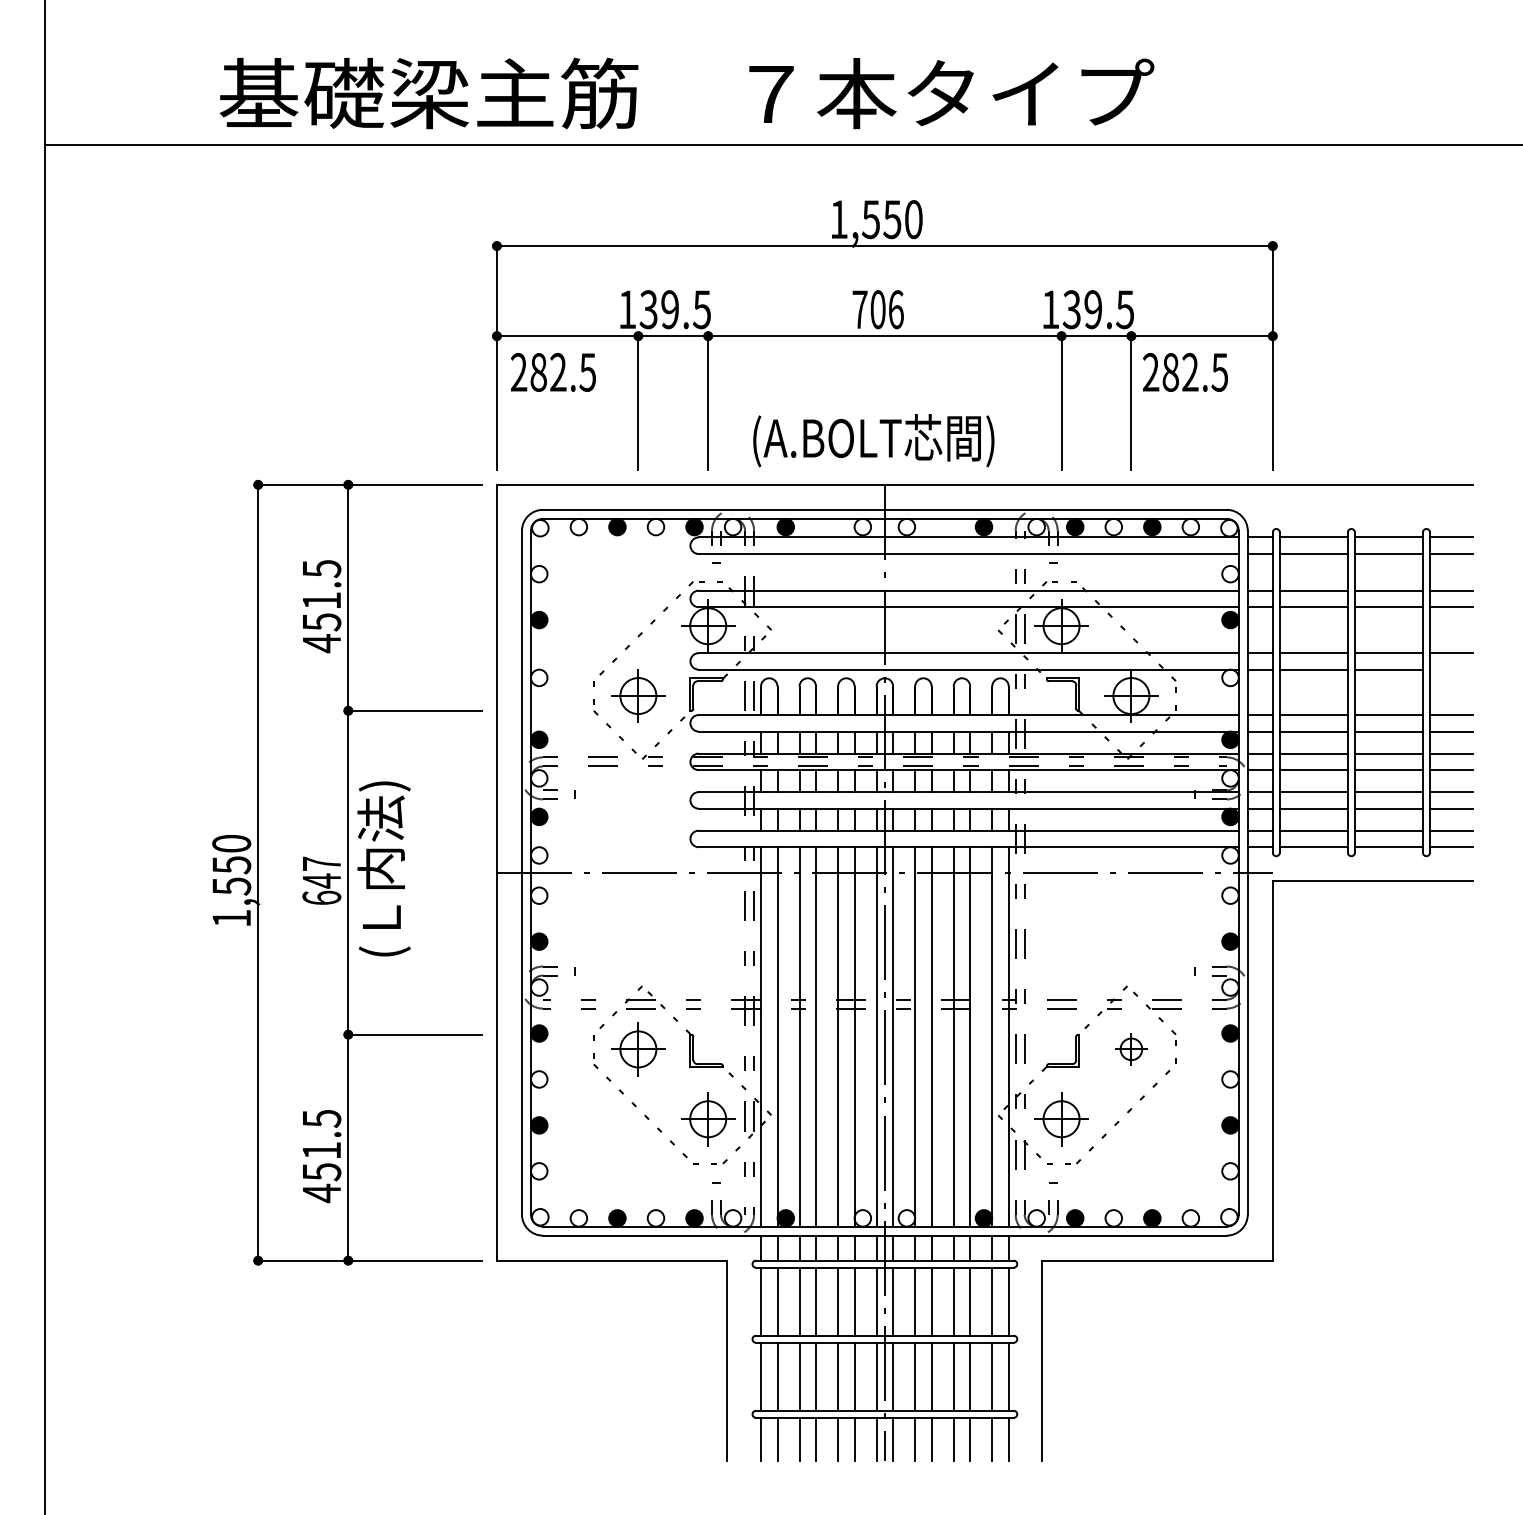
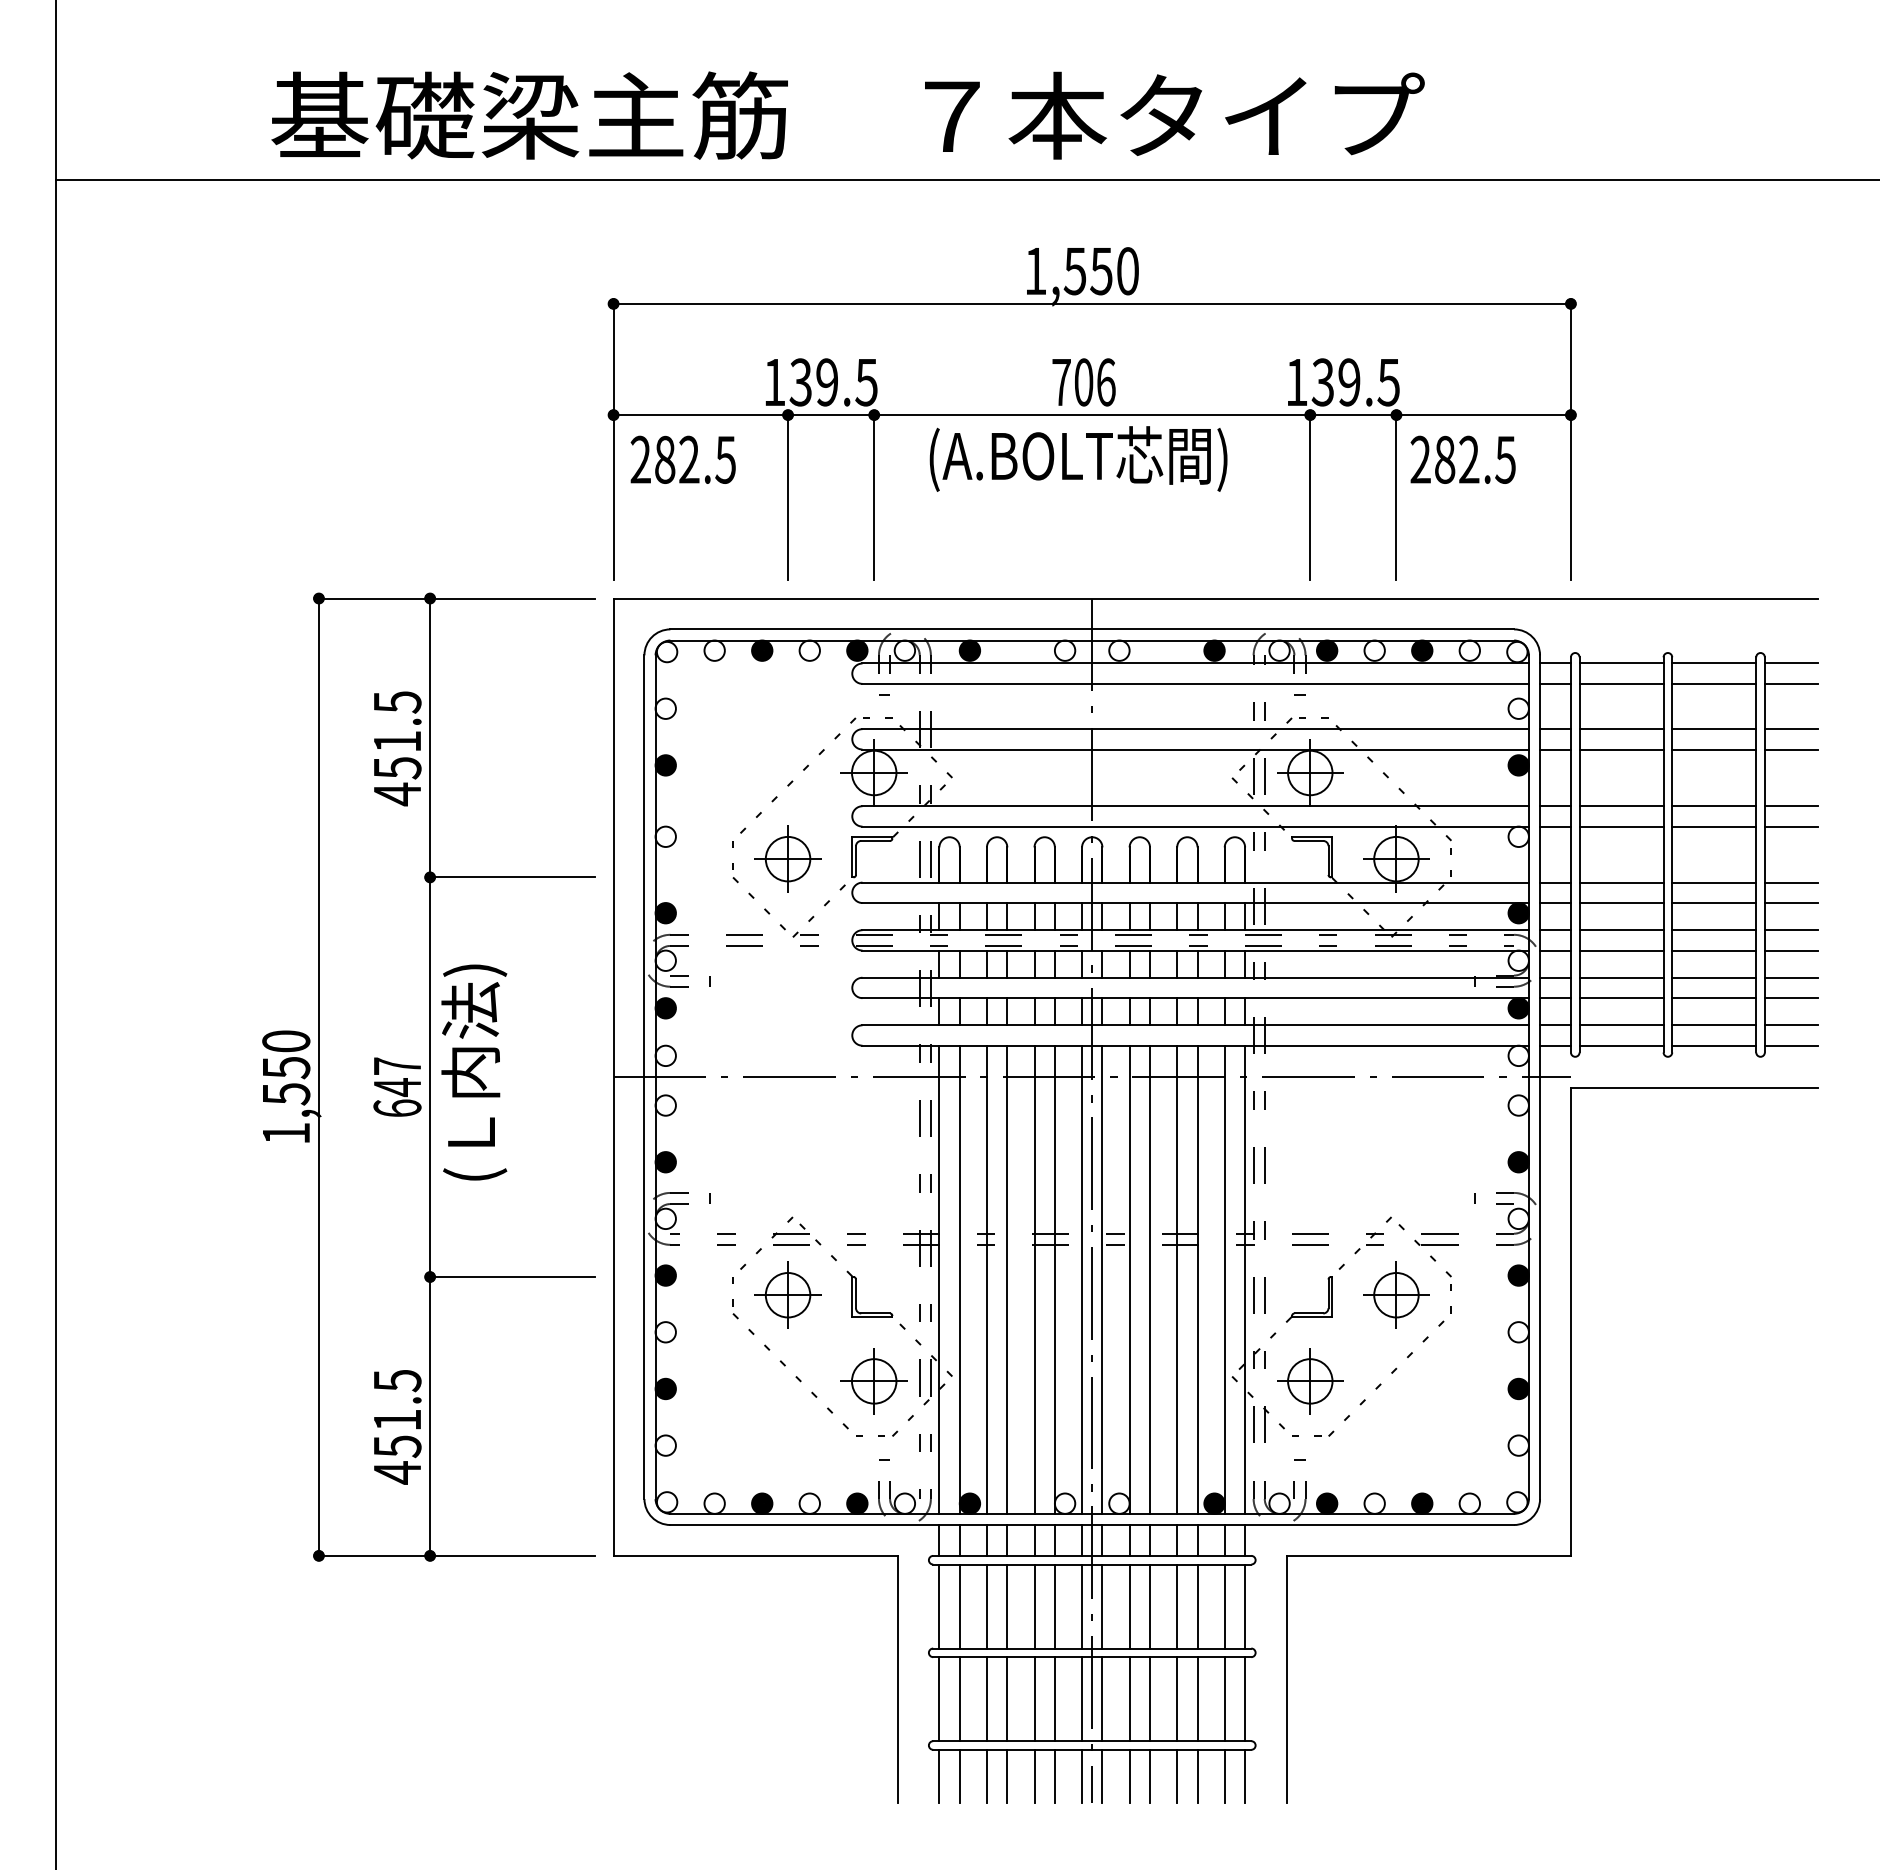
text: (873, 440) -> (1078, 458), moved
line: (1451, 669) -> (1791, 826), added
part: (1131, 1048) -> (1396, 1294), size x1.67

